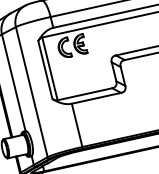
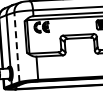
line: (31, 92) -> (16, 47), solid -> dashed

